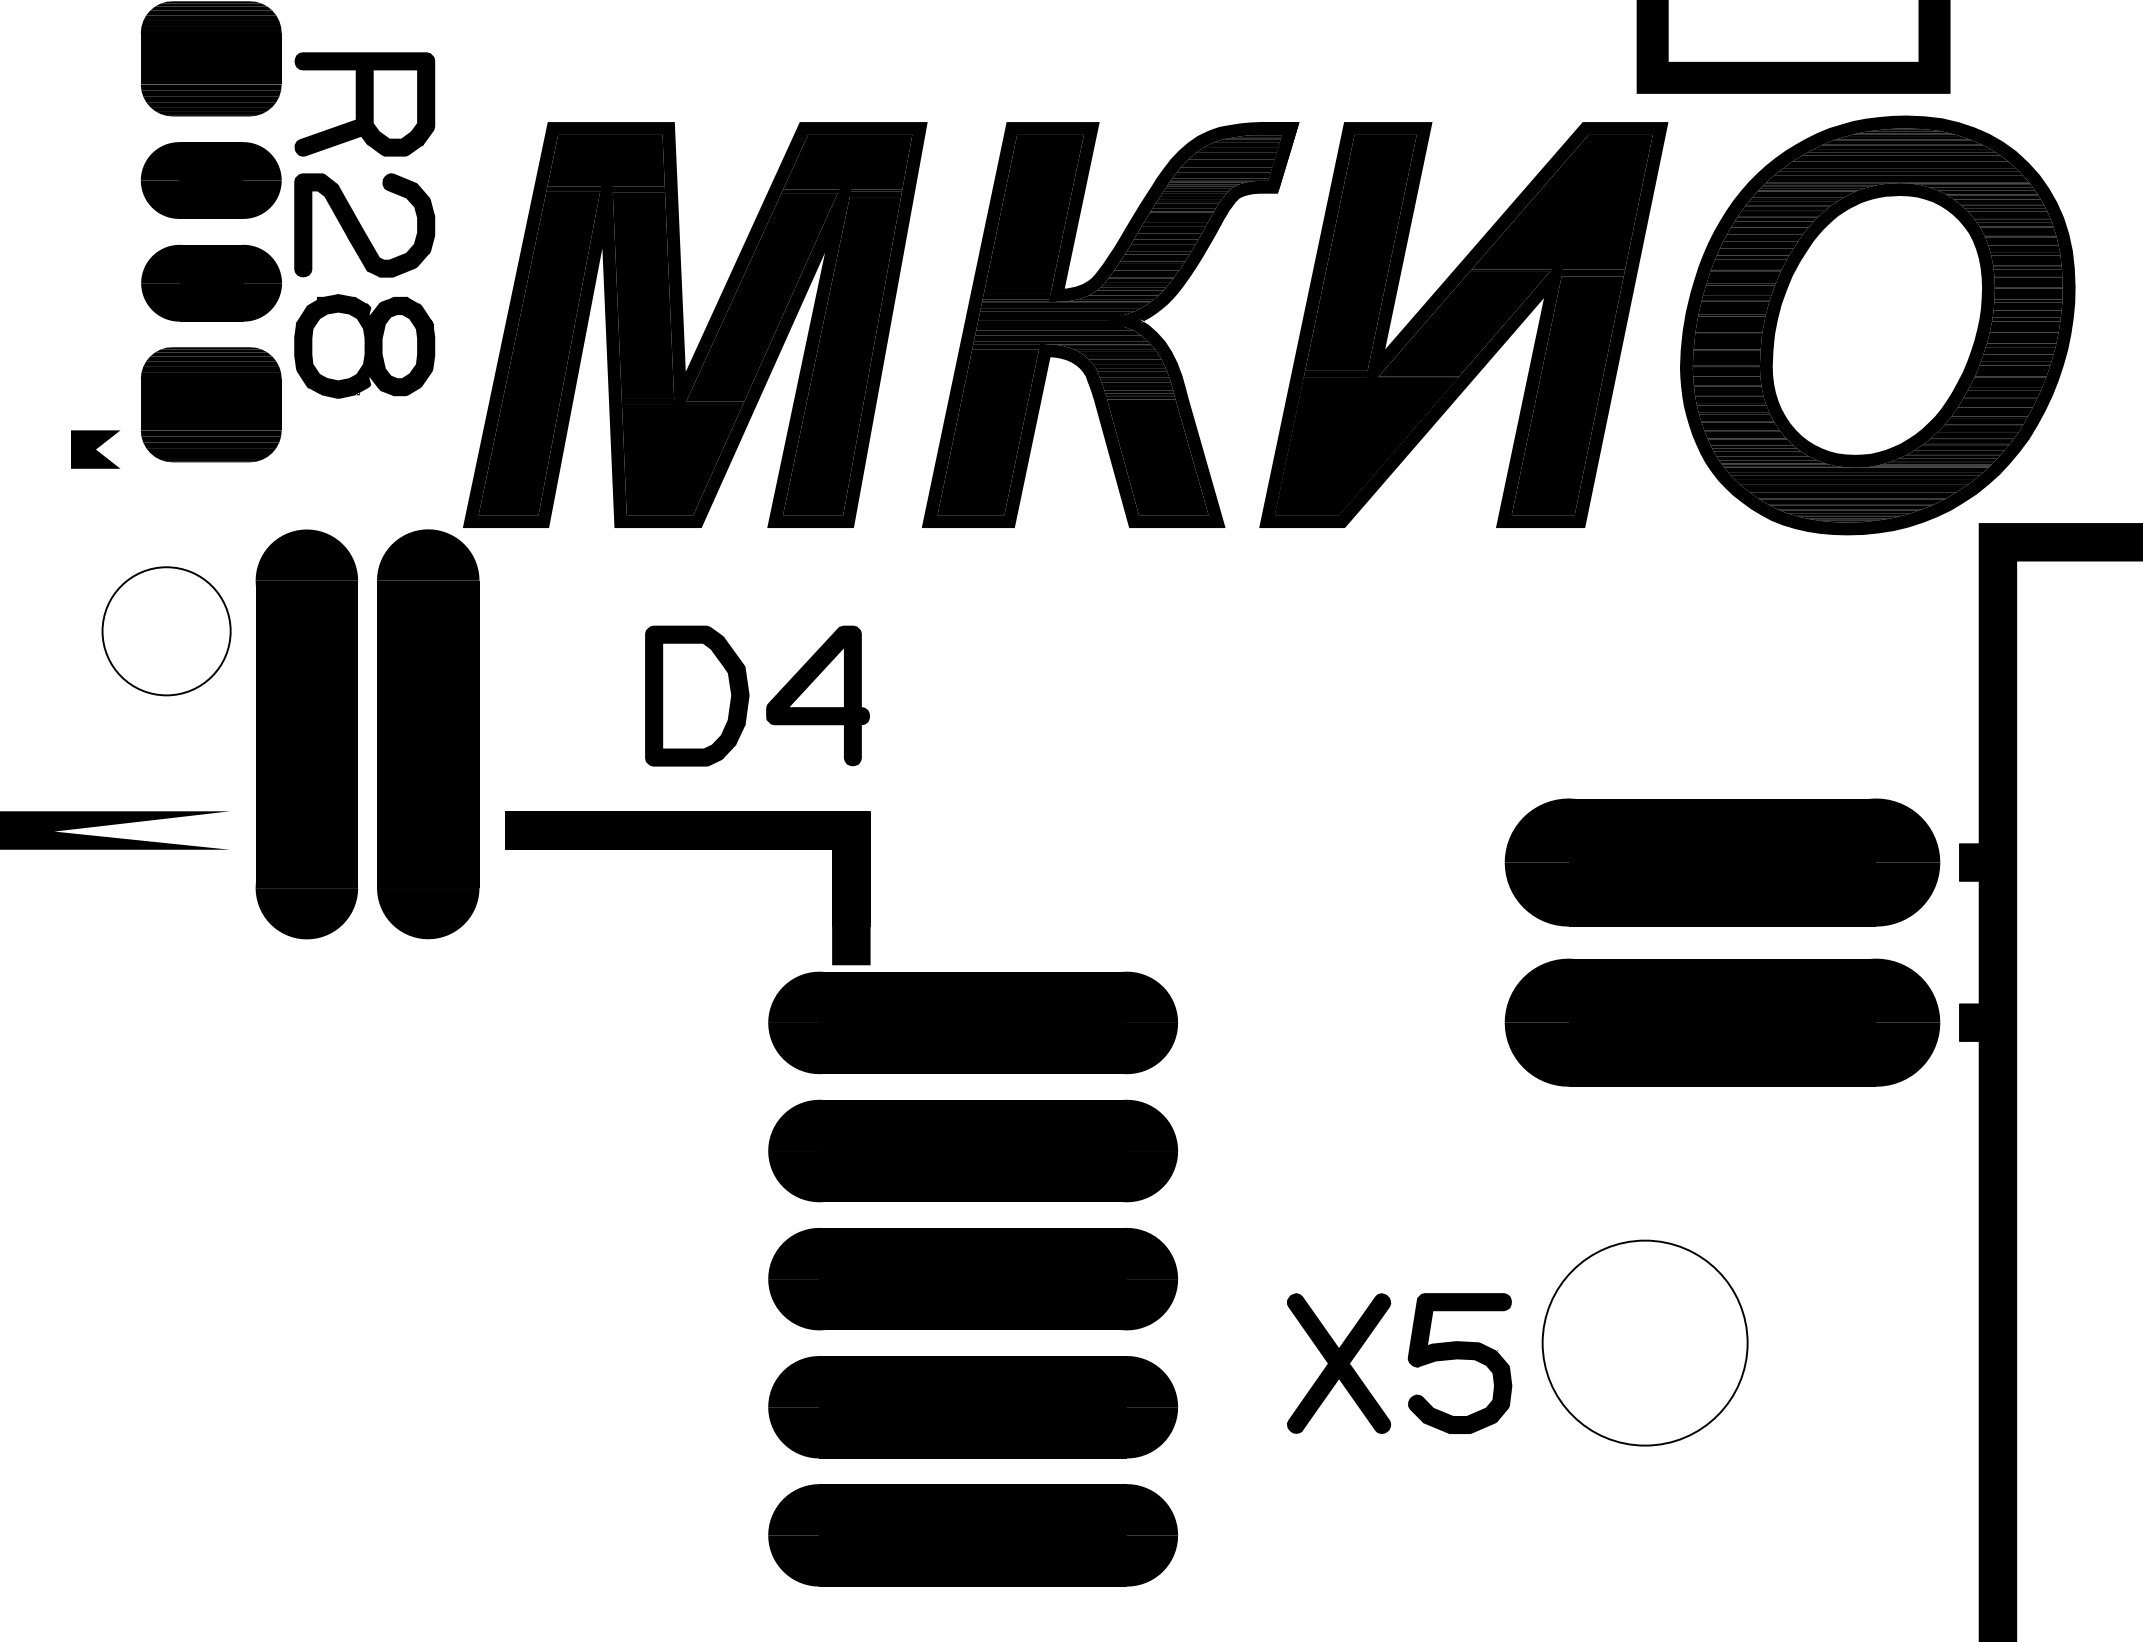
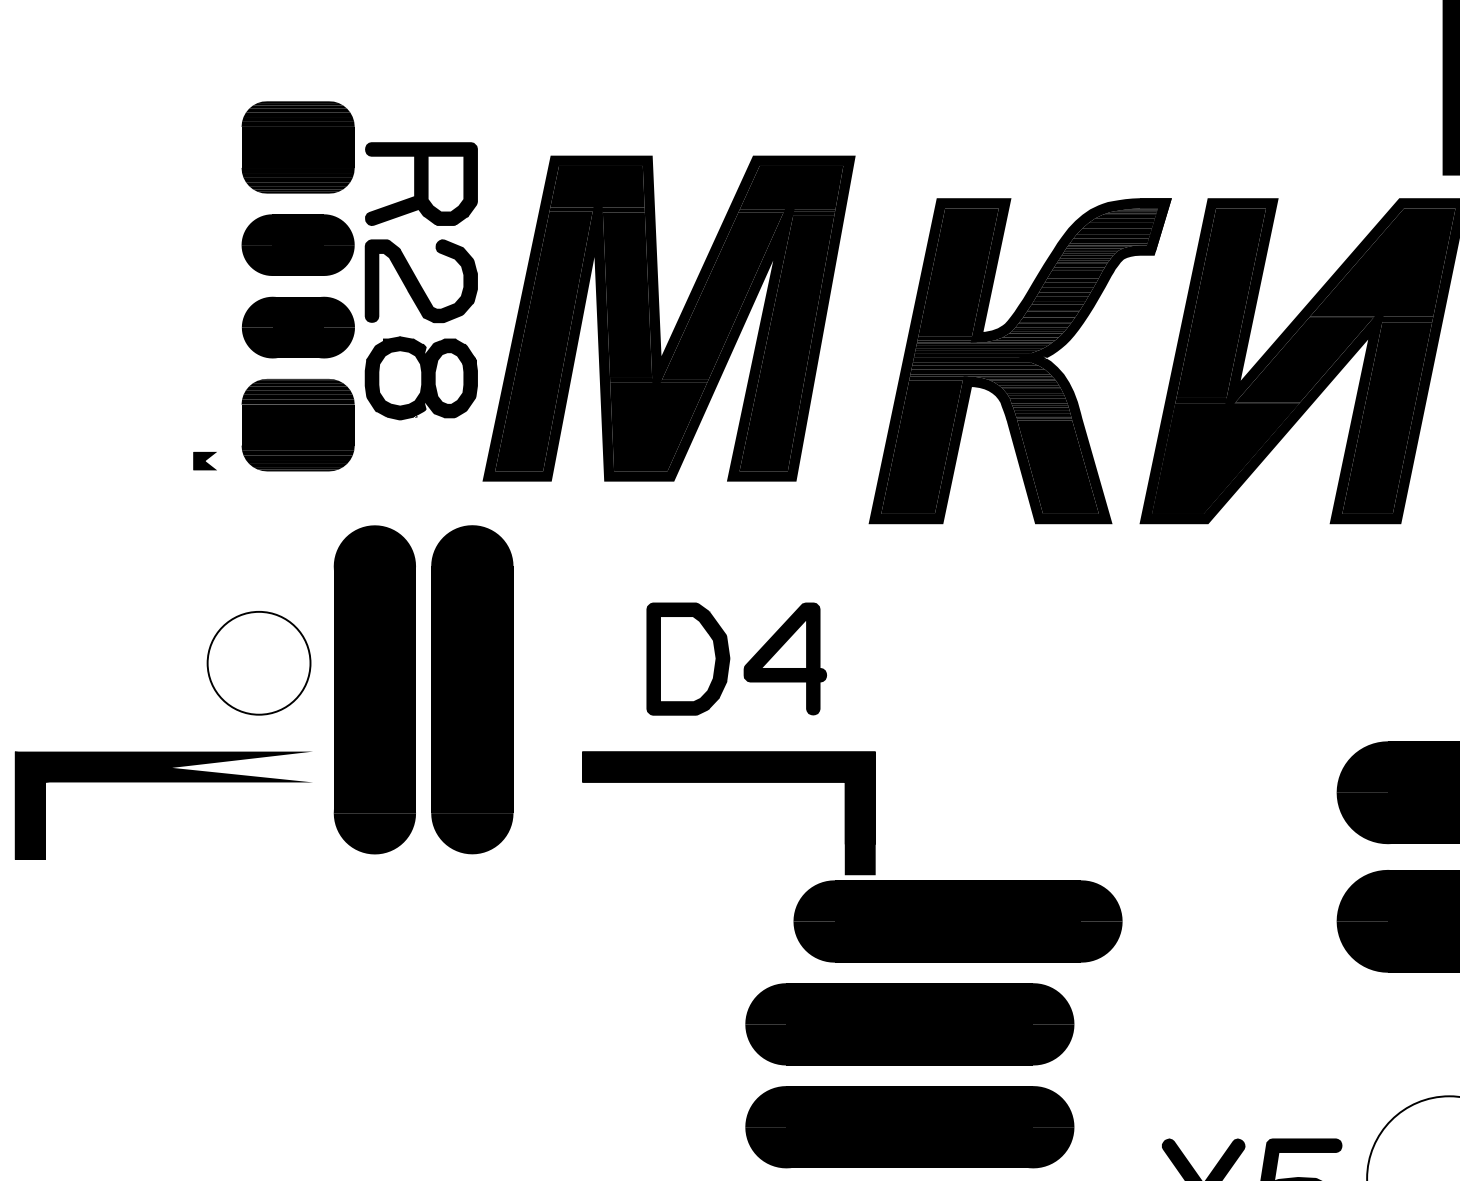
part: (705, 328) -> (677, 321), moved
part: (95, 449) -> (205, 461), size x0.6
part: (166, 631) -> (258, 663), moved
part: (841, 942) -> (852, 856), moved

